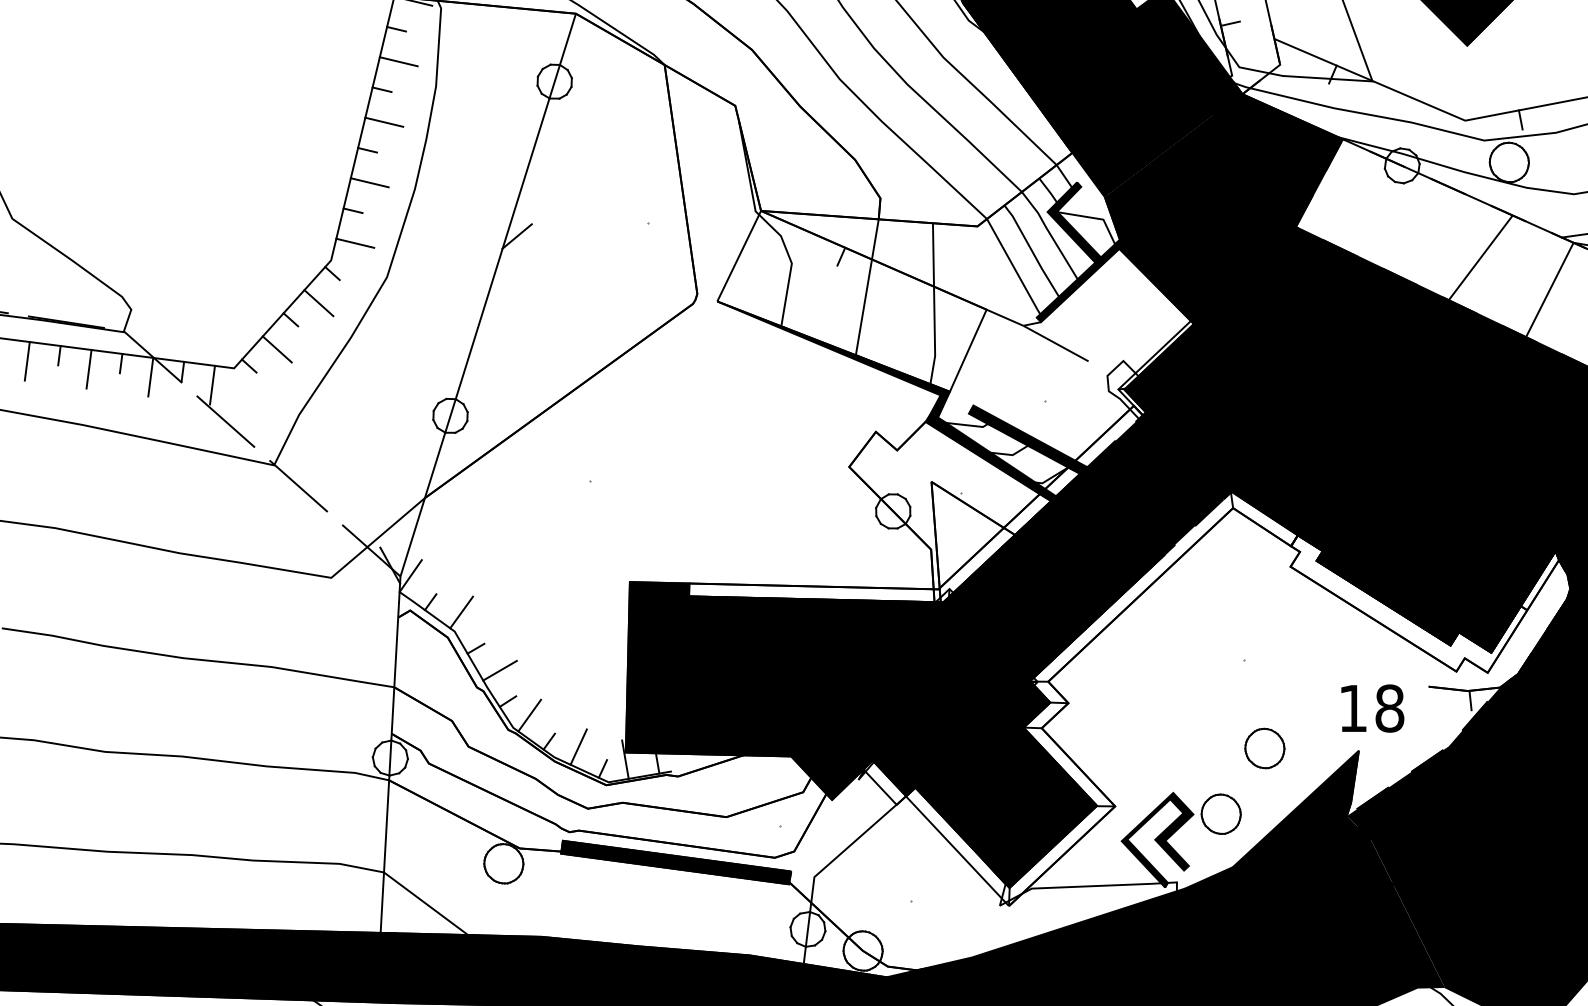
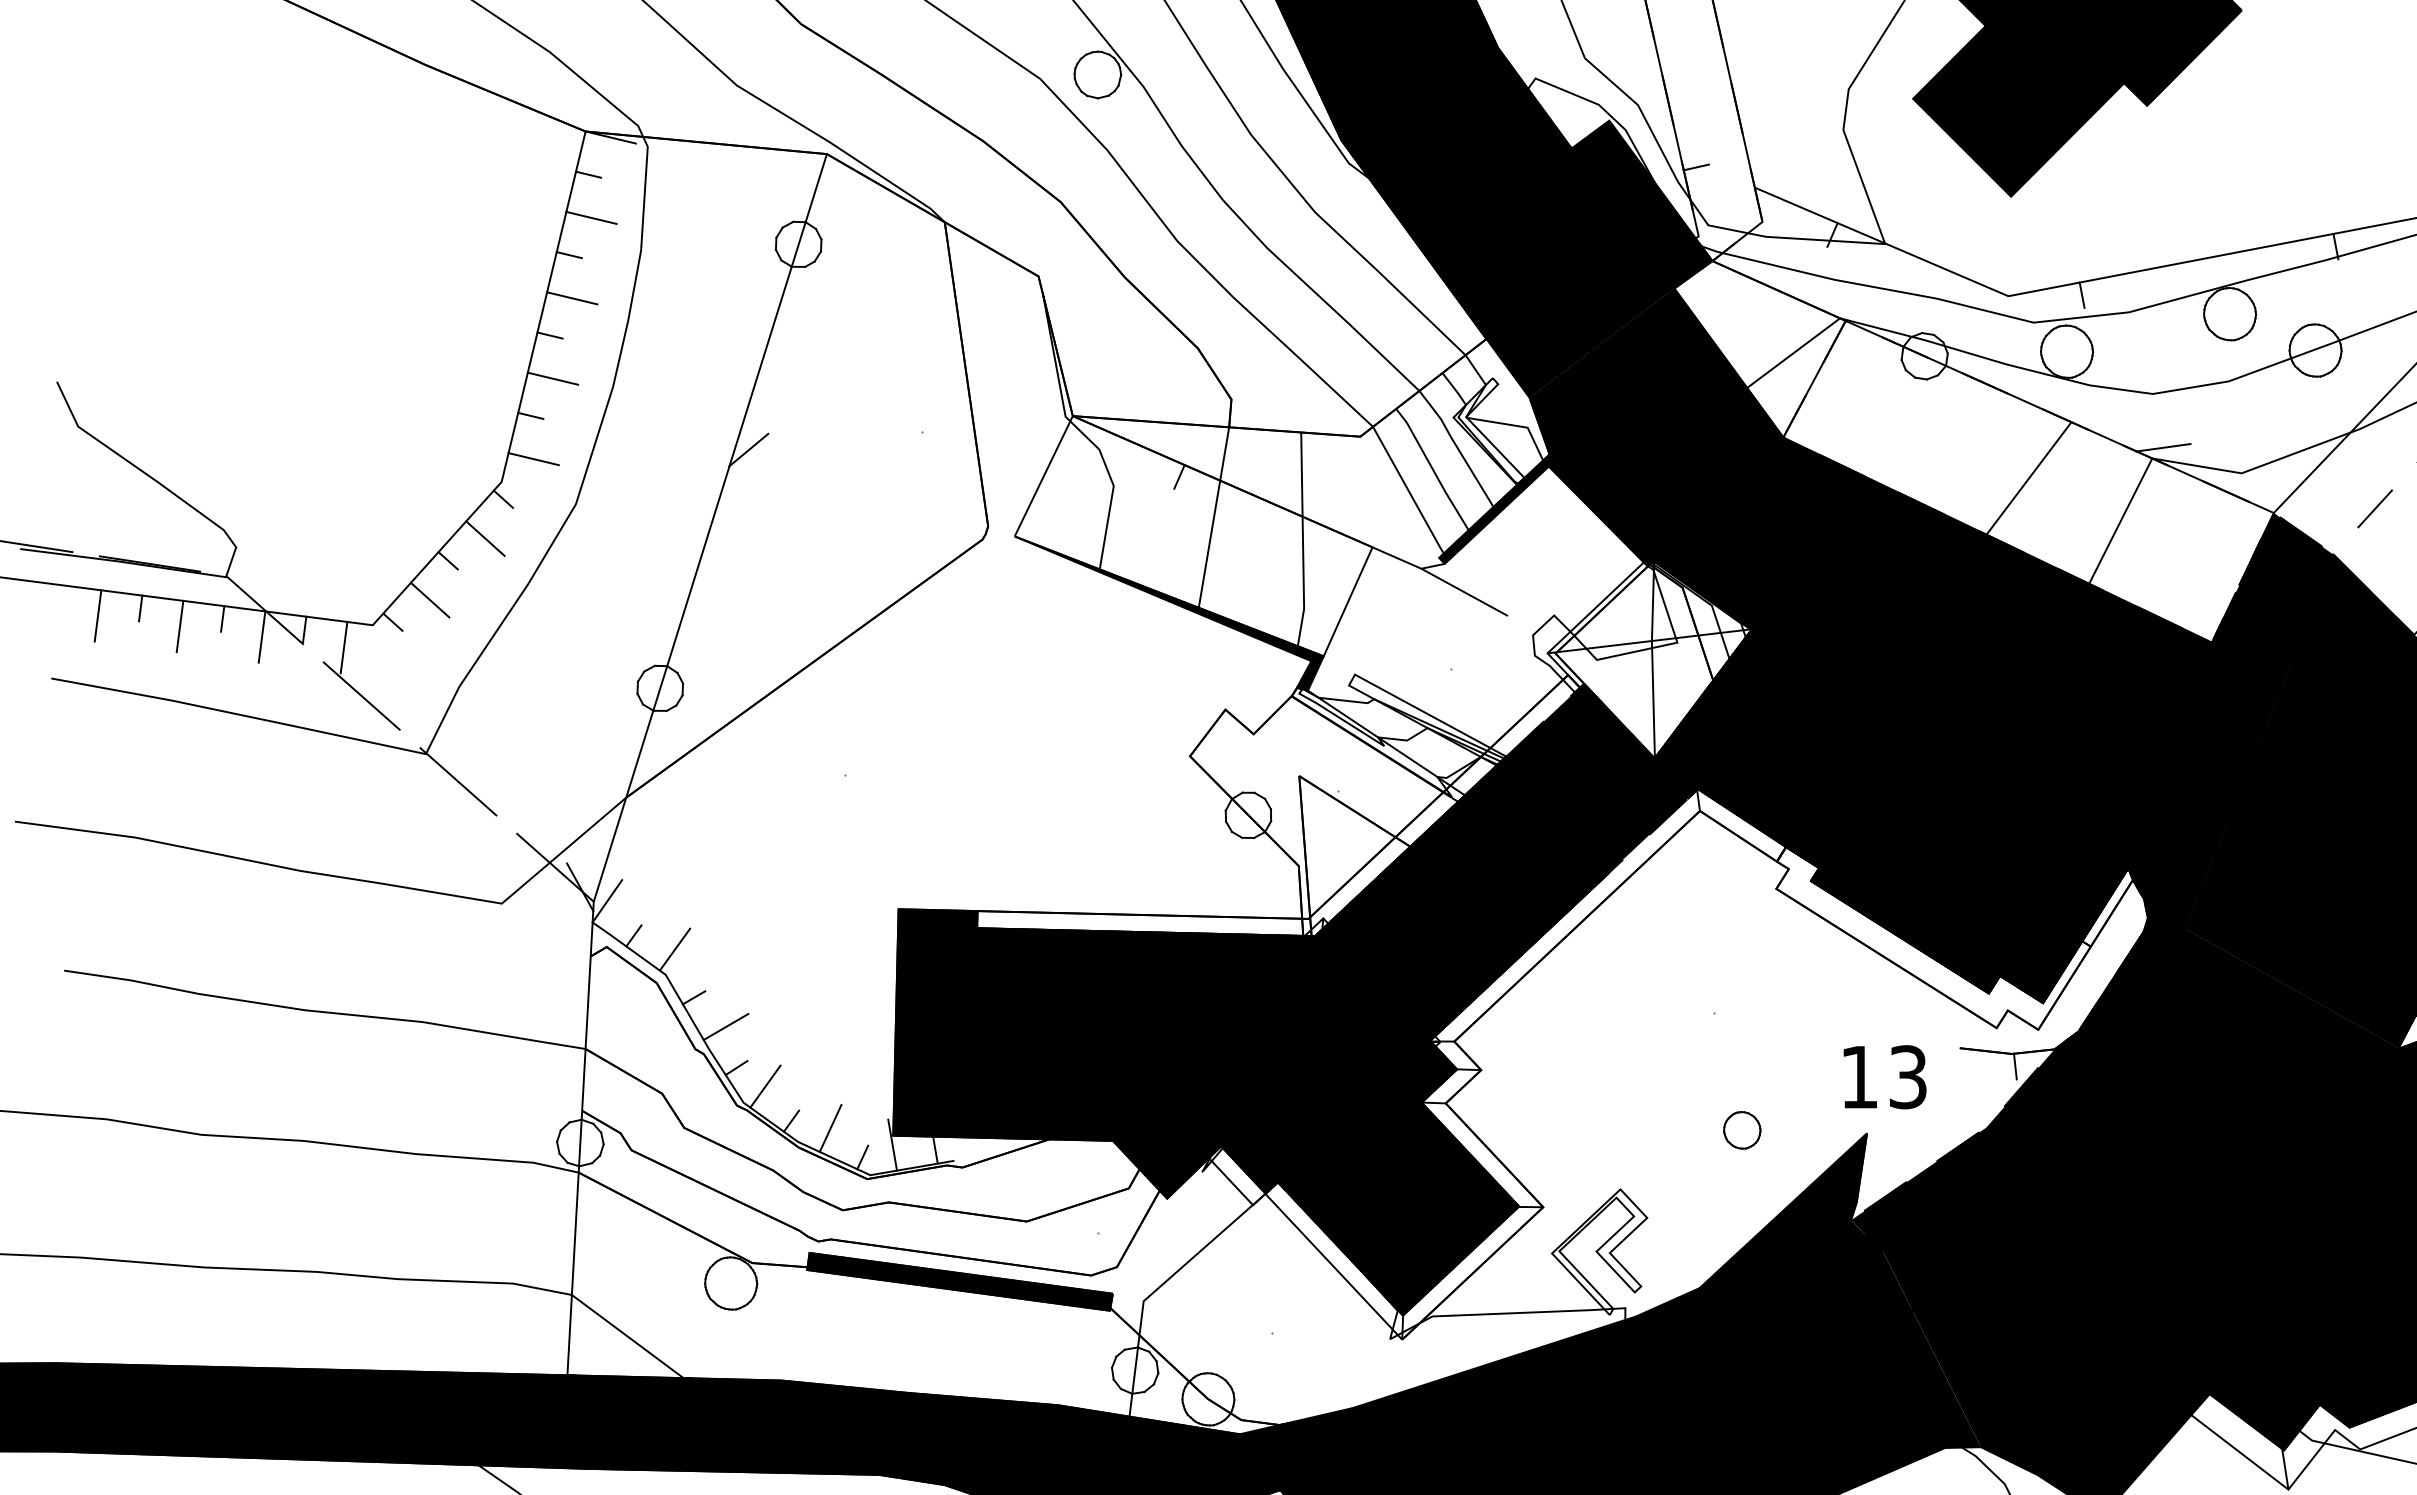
fill: (1277, 160) -> (1759, 349), removed
fill: (1073, 222) -> (1488, 431), removed
fill: (1198, 394) -> (1653, 659), removed
fill: (1028, 439) -> (1427, 719), removed
fill: (991, 458) -> (1378, 744), removed
text: (1390, 708) -> (1908, 1077), 18 -> 13
part: (1265, 748) -> (1742, 1130), size x0.7
part: (1221, 814) -> (1684, 1217), removed
fill: (1157, 840) -> (1599, 1252), removed

